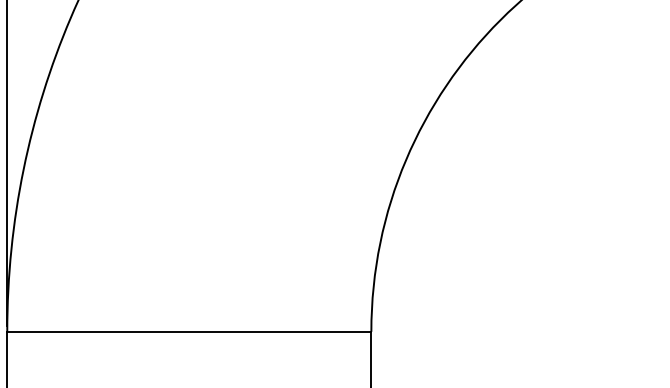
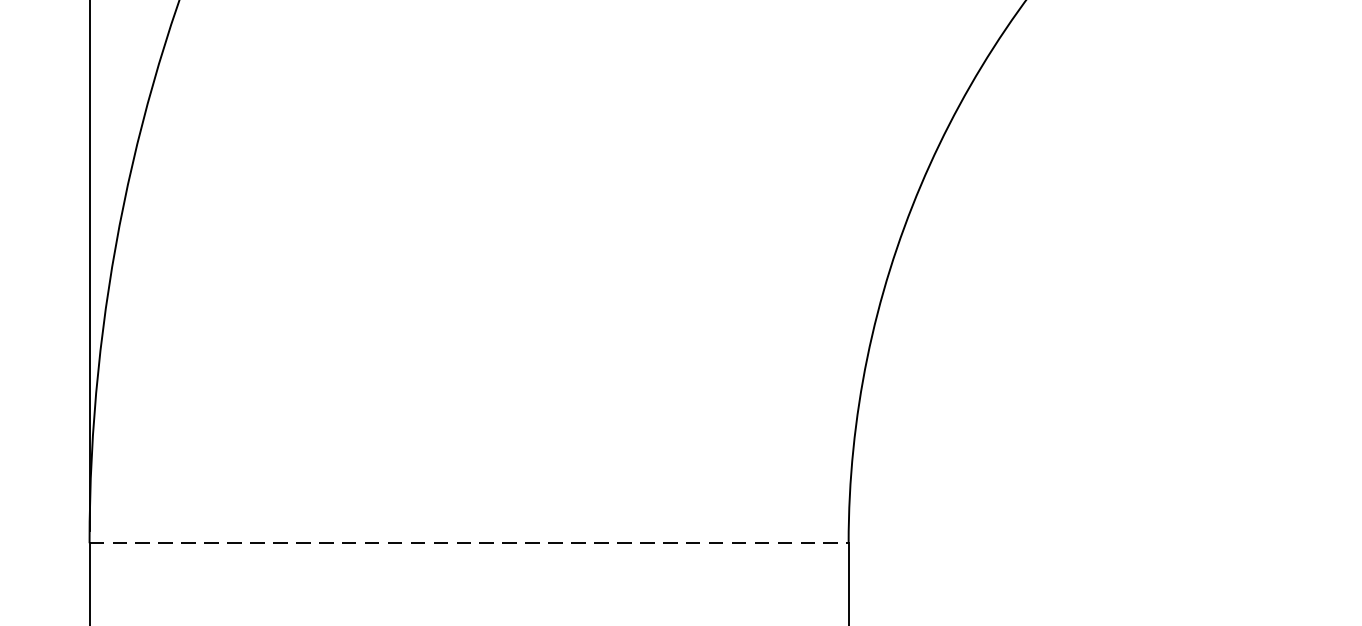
line: (189, 331) -> (469, 542), solid -> dashed

